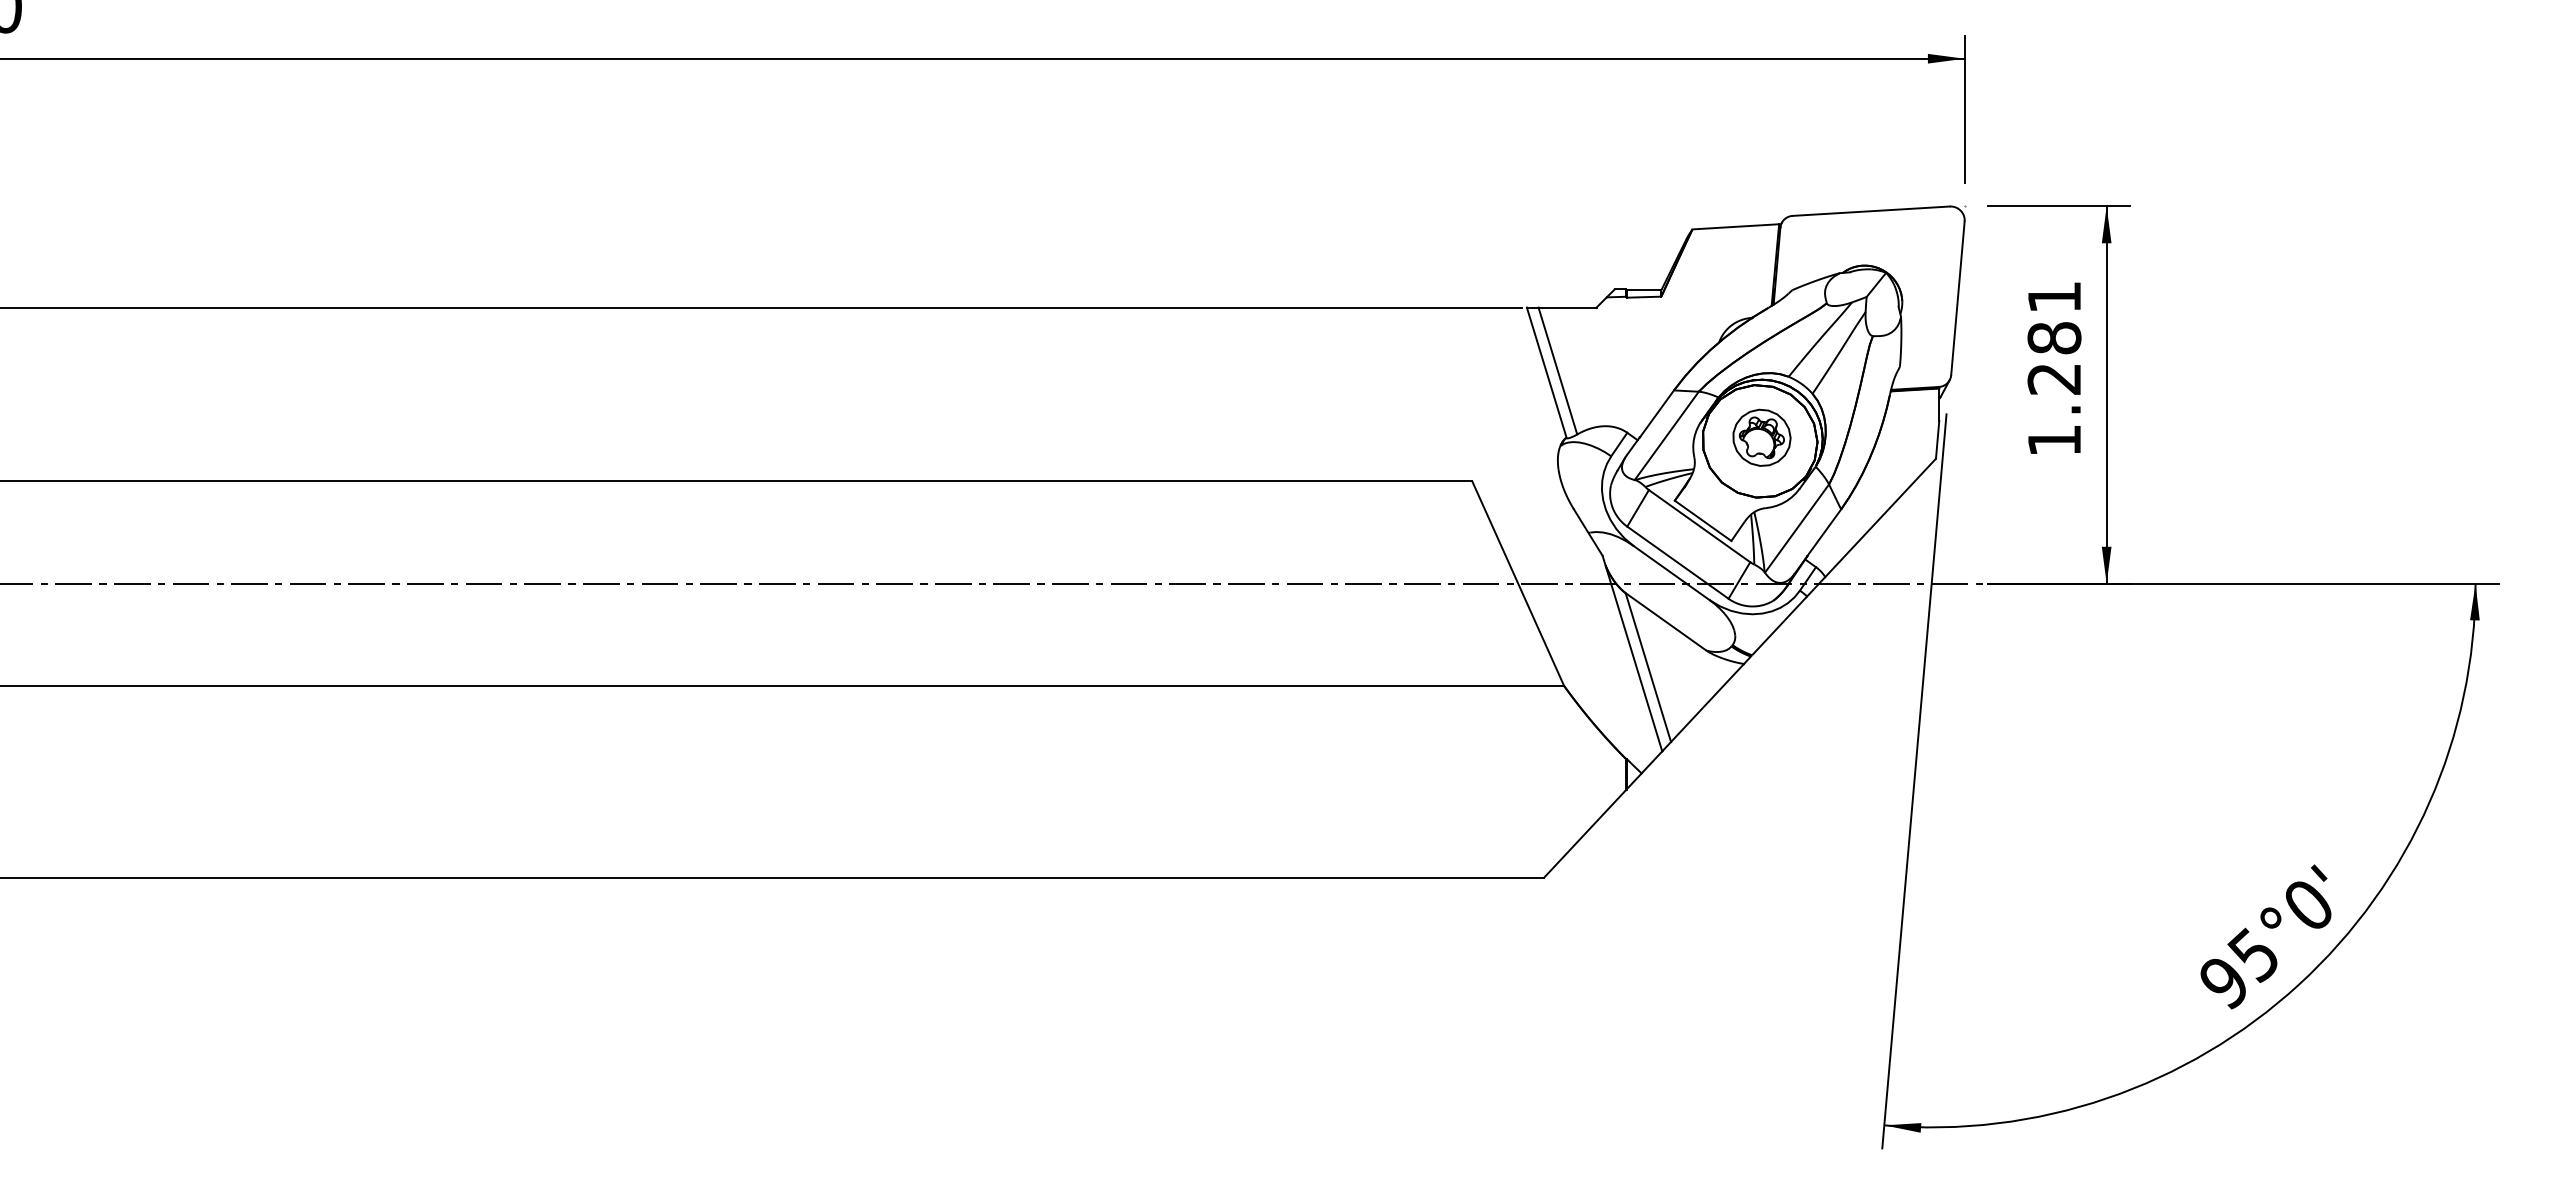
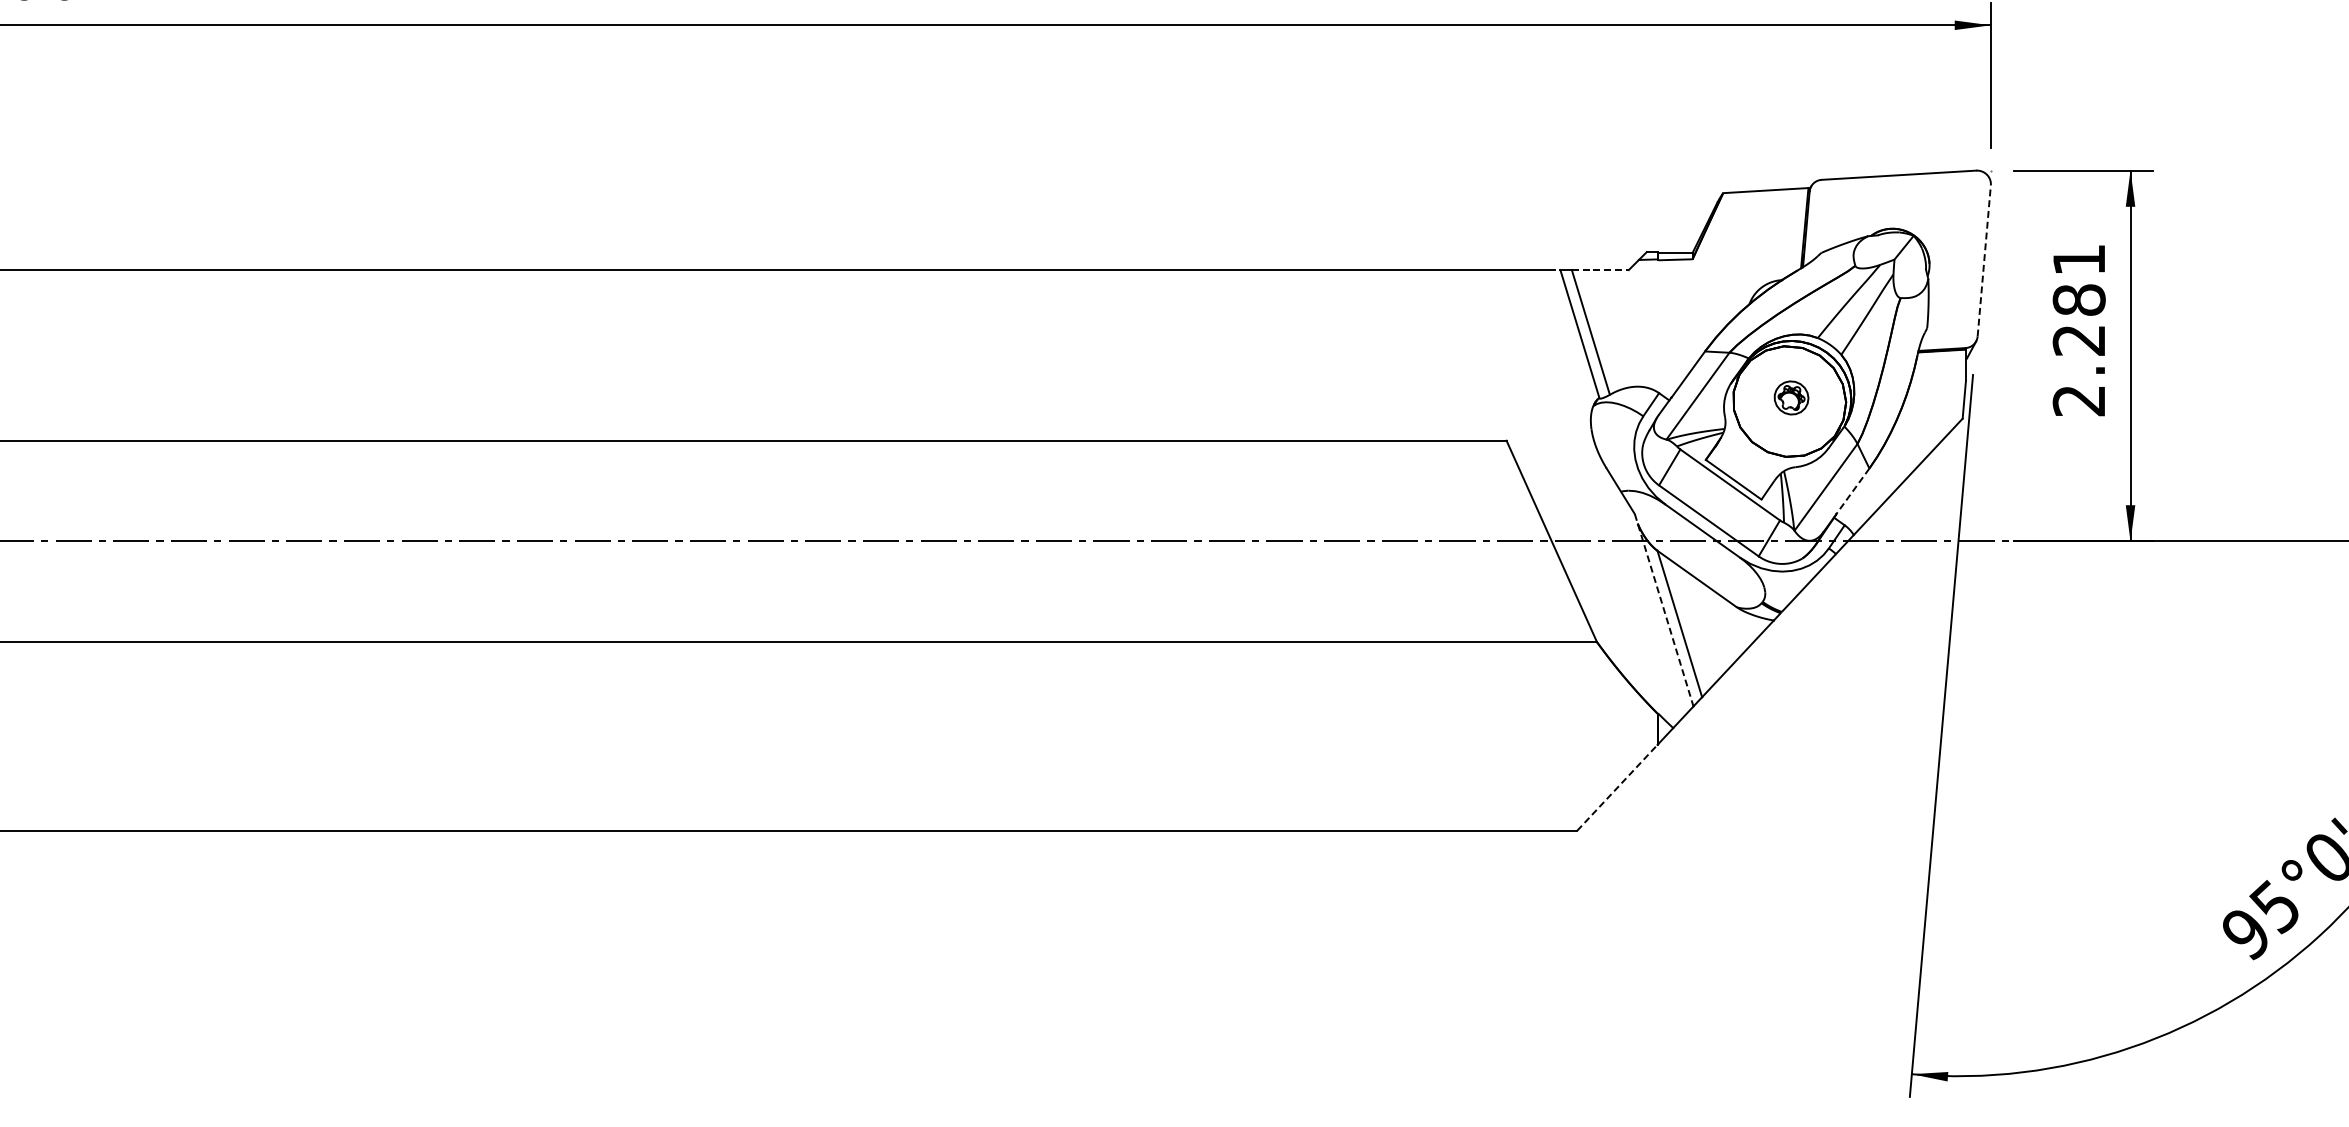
line: (1957, 297) -> (1983, 260), solid -> dashed
line: (1567, 307) -> (1600, 269), solid -> dashed
part: (1761, 437) -> (1791, 397), size x0.6
text: (2053, 441) -> (2078, 401), 1.281 -> 2.281
line: (1824, 532) -> (1853, 491), solid -> dashed
line: (1632, 654) -> (1664, 611), solid -> dashed
line: (1584, 834) -> (1617, 788), solid -> dashed

